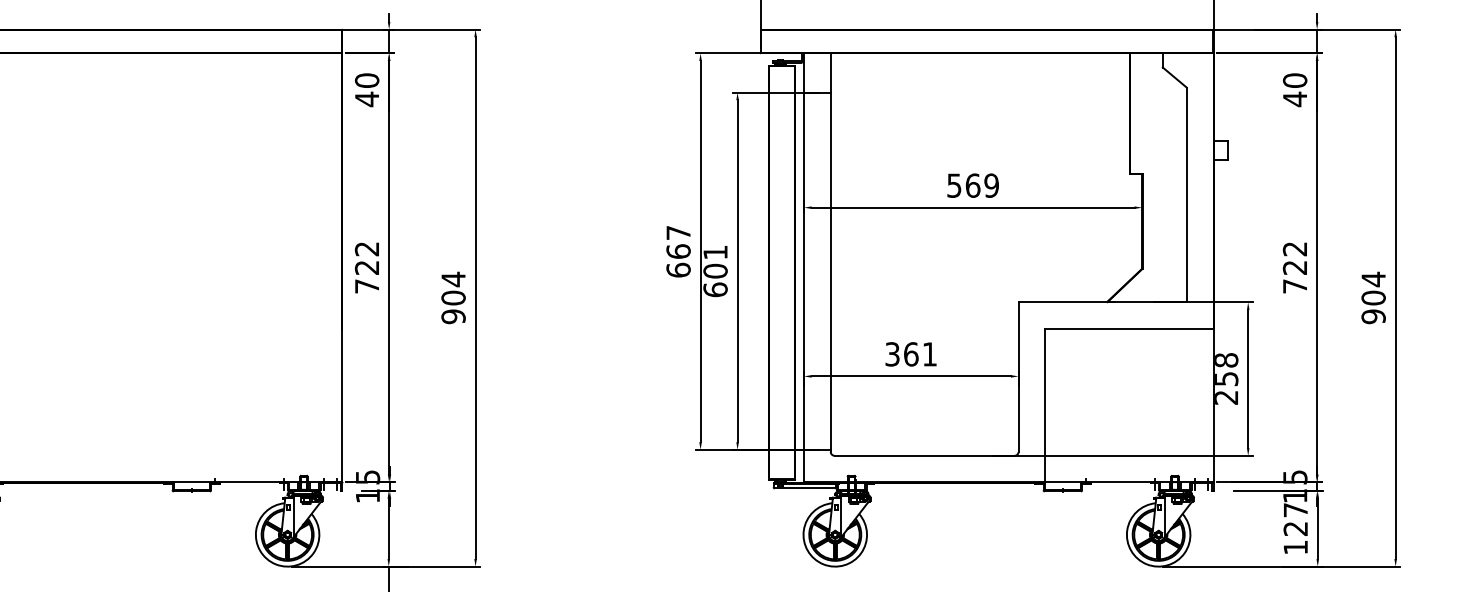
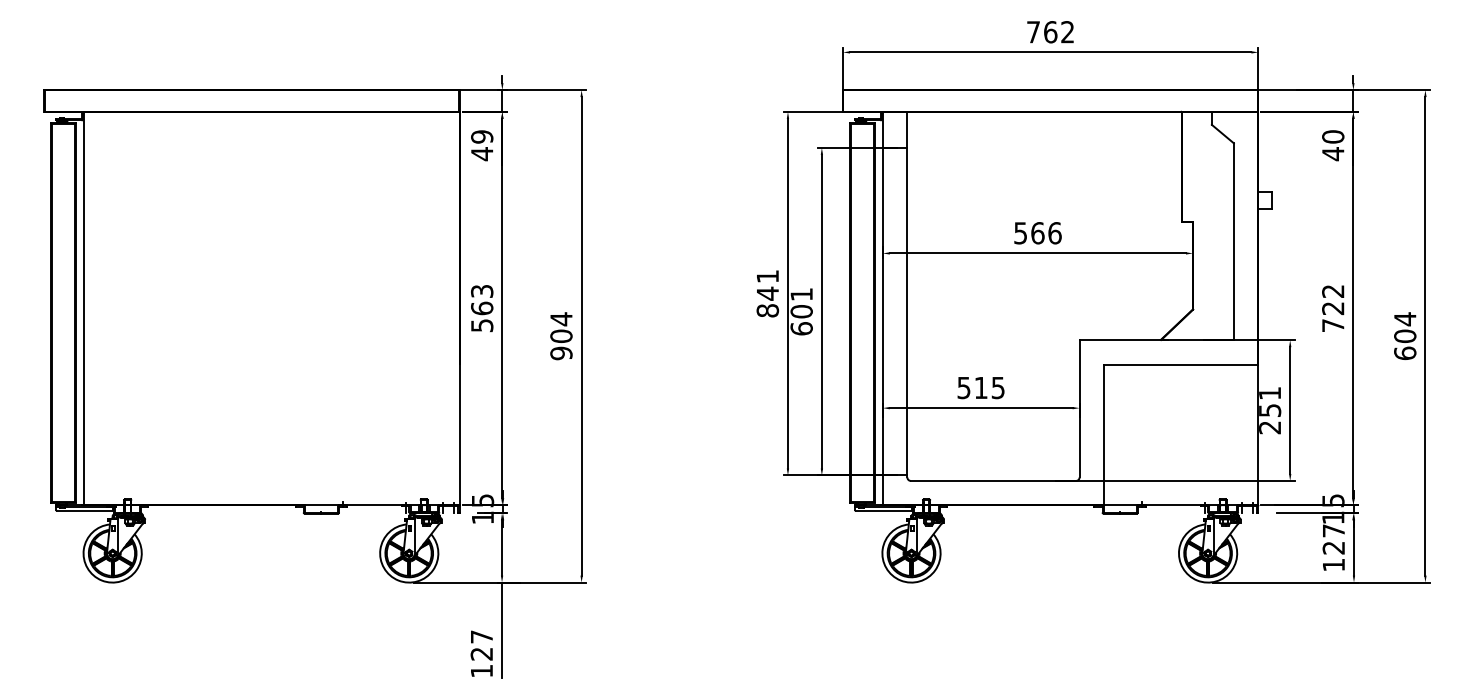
text: (367, 80) -> (482, 136), 40 -> 49
text: (991, 185) -> (1054, 233), 569 -> 566
text: (678, 251) -> (767, 293), 667 -> 841
text: (367, 267) -> (482, 308), 722 -> 563
text: (1373, 316) -> (1405, 353), 904 -> 604
text: (911, 353) -> (981, 387), 361 -> 515
text: (1226, 360) -> (1270, 393), 258 -> 251

